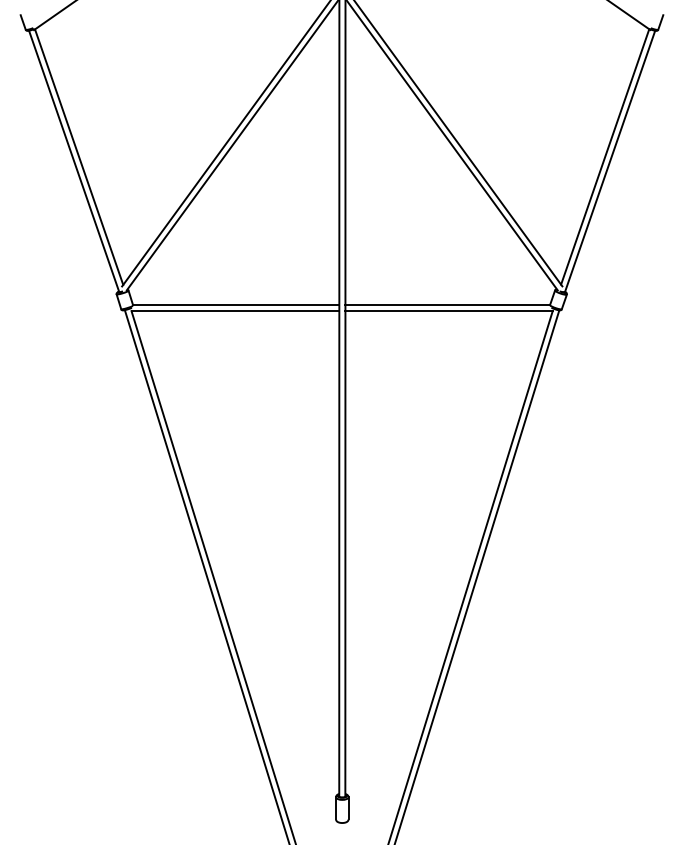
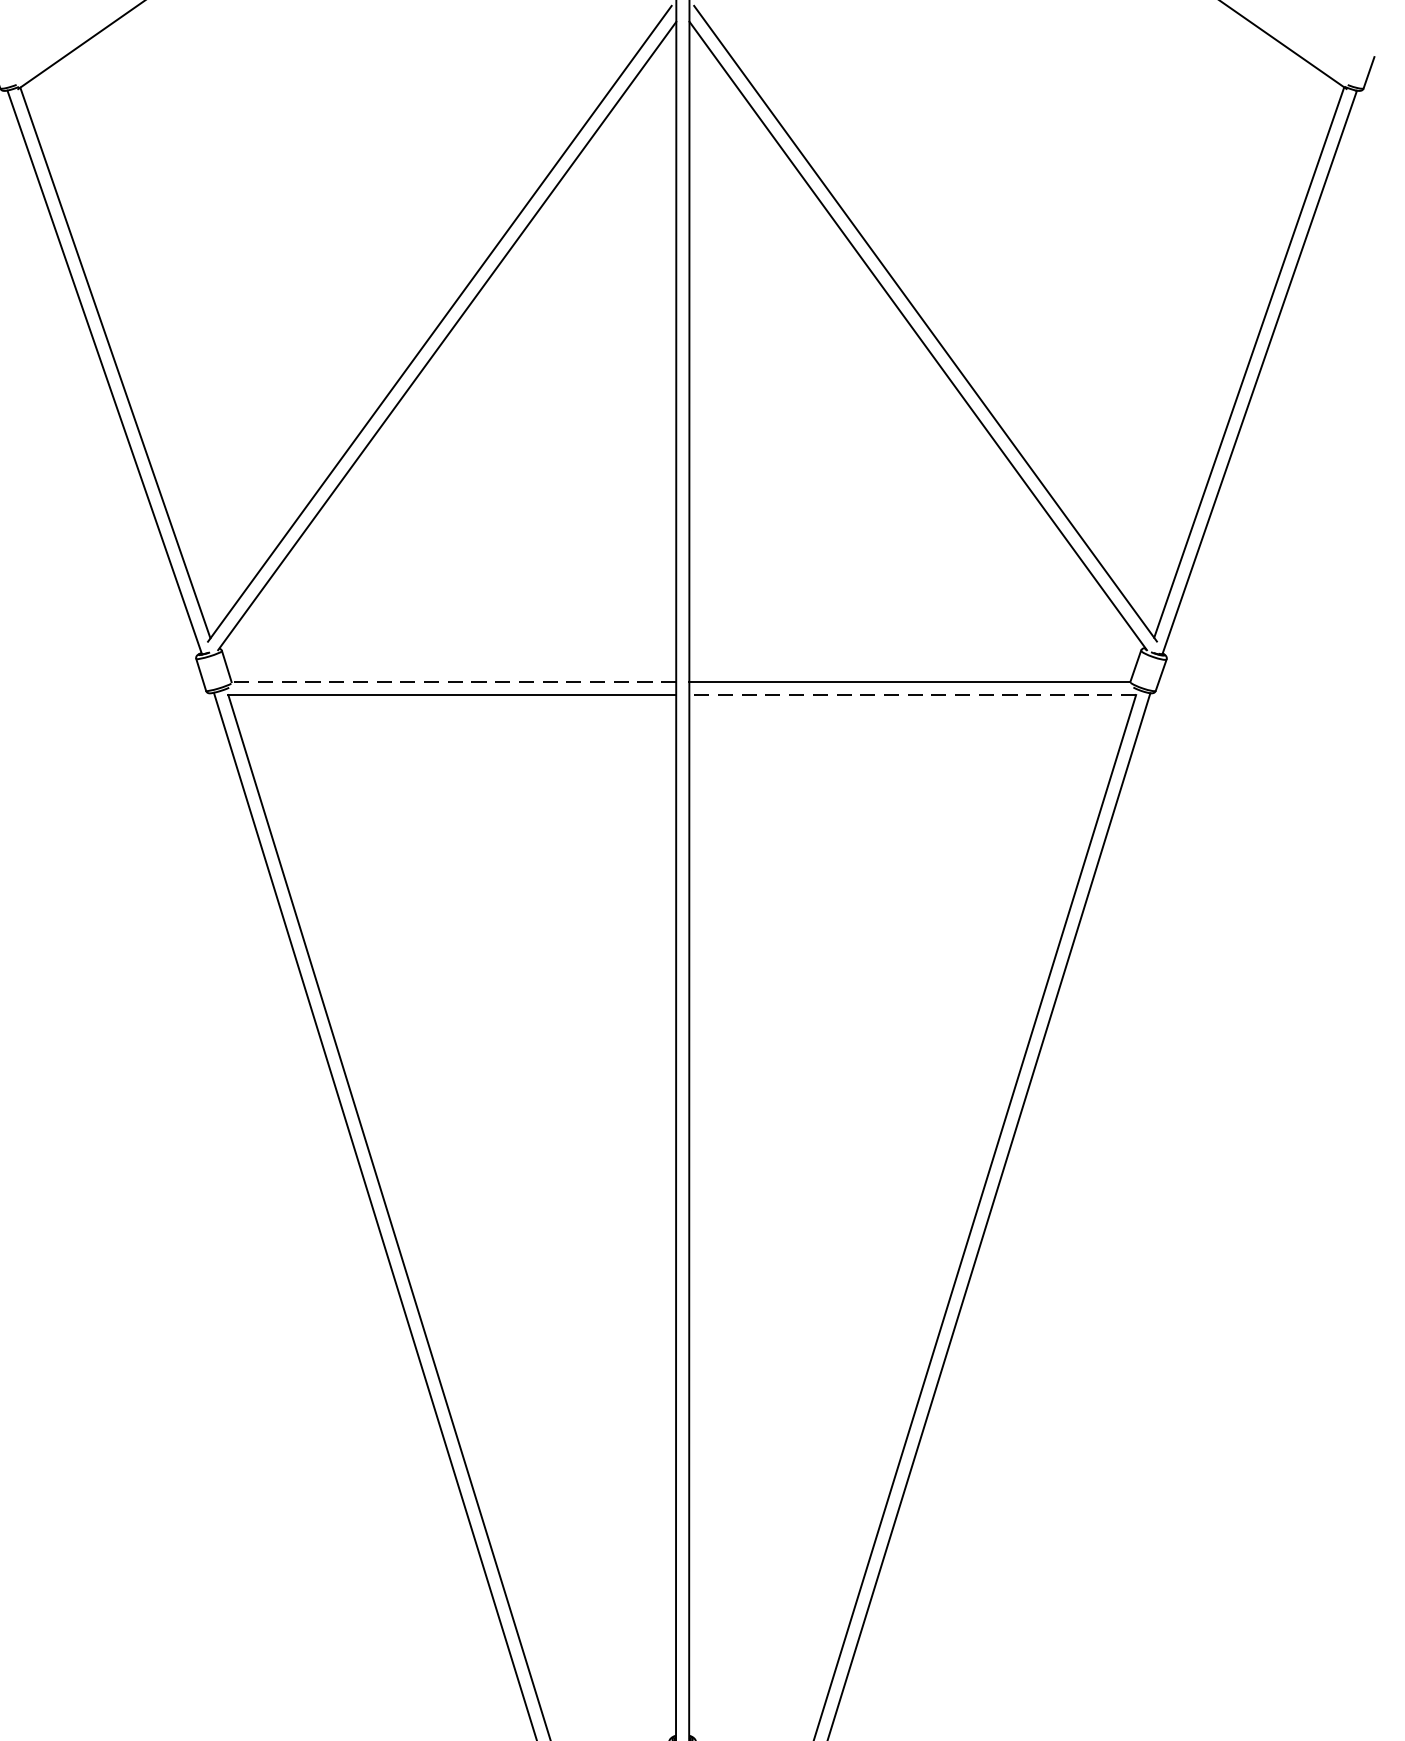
line: (235, 305) -> (452, 682), solid -> dashed
line: (449, 311) -> (913, 695), solid -> dashed

